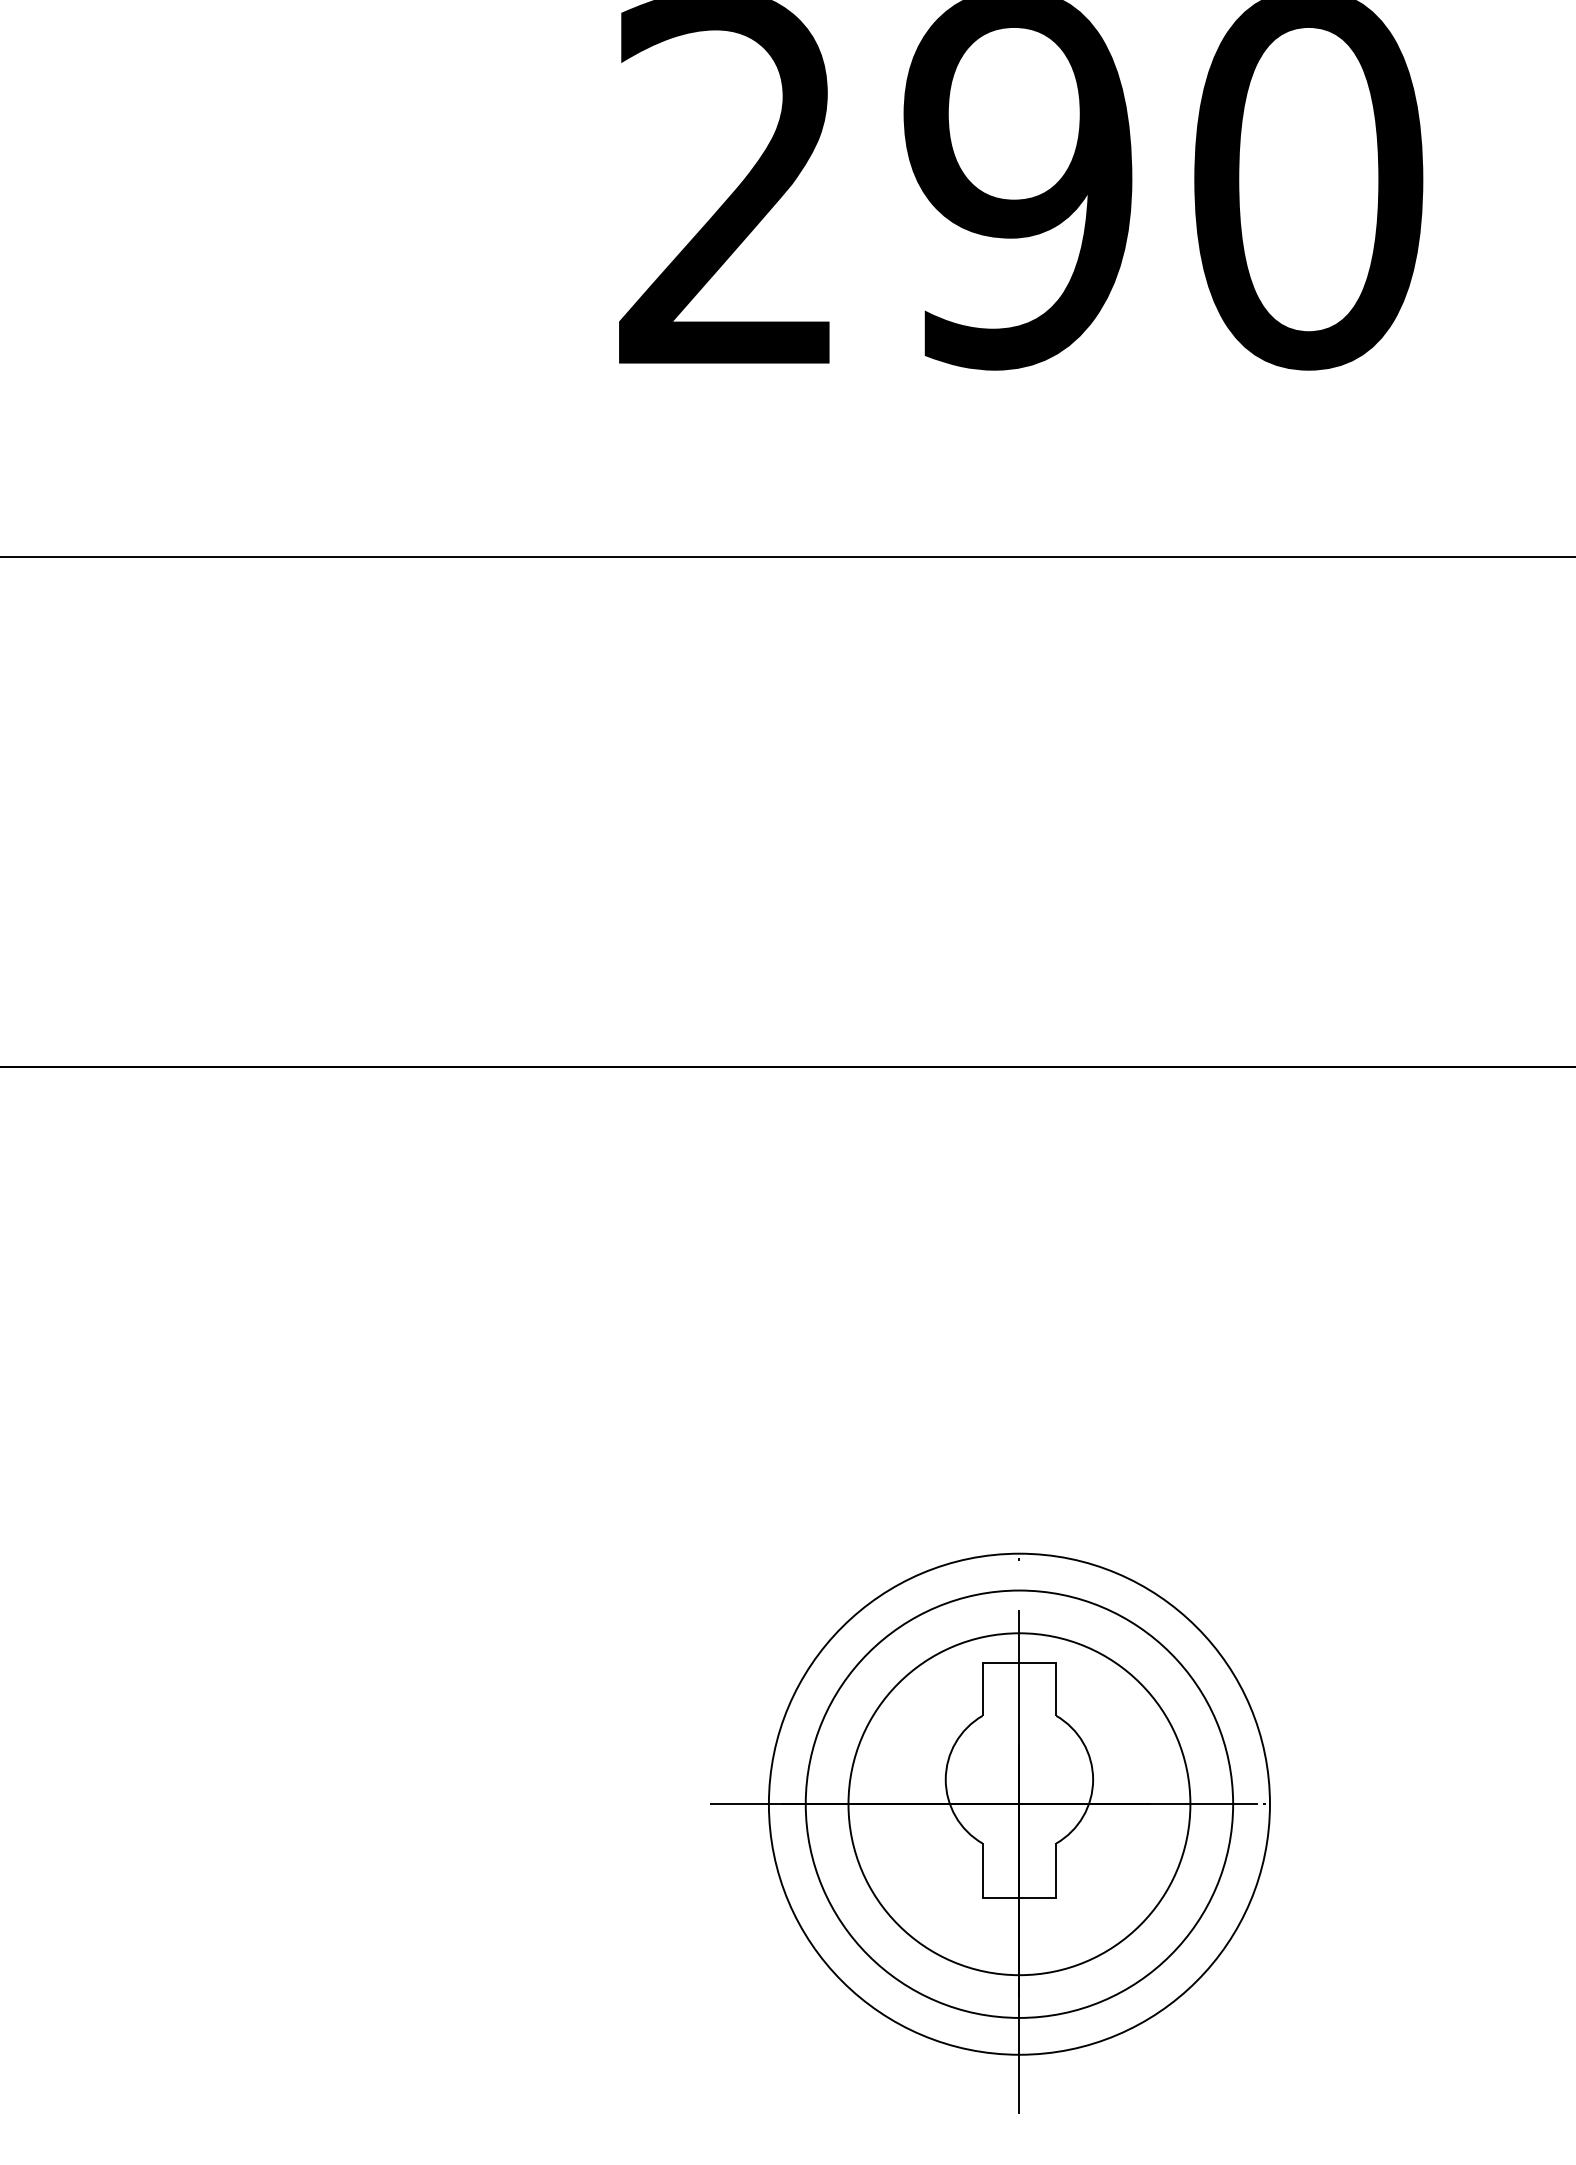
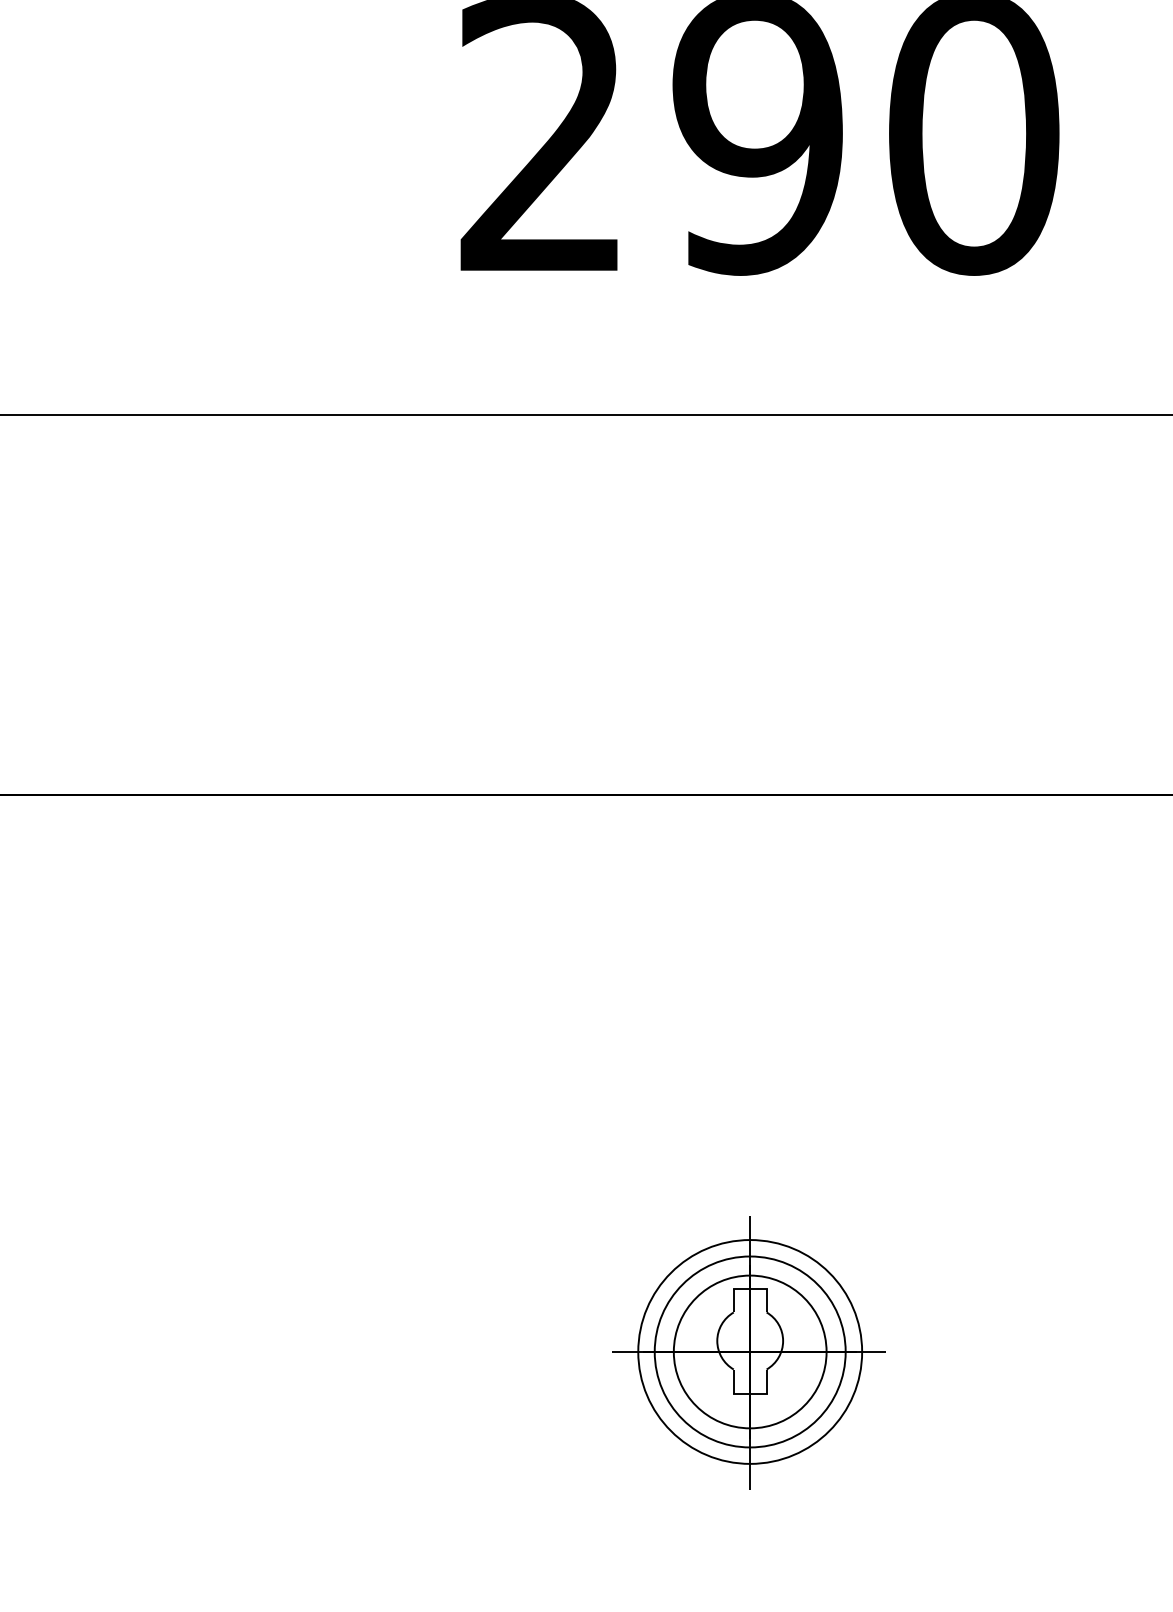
part: (990, 1832) -> (737, 1364), size x0.6

